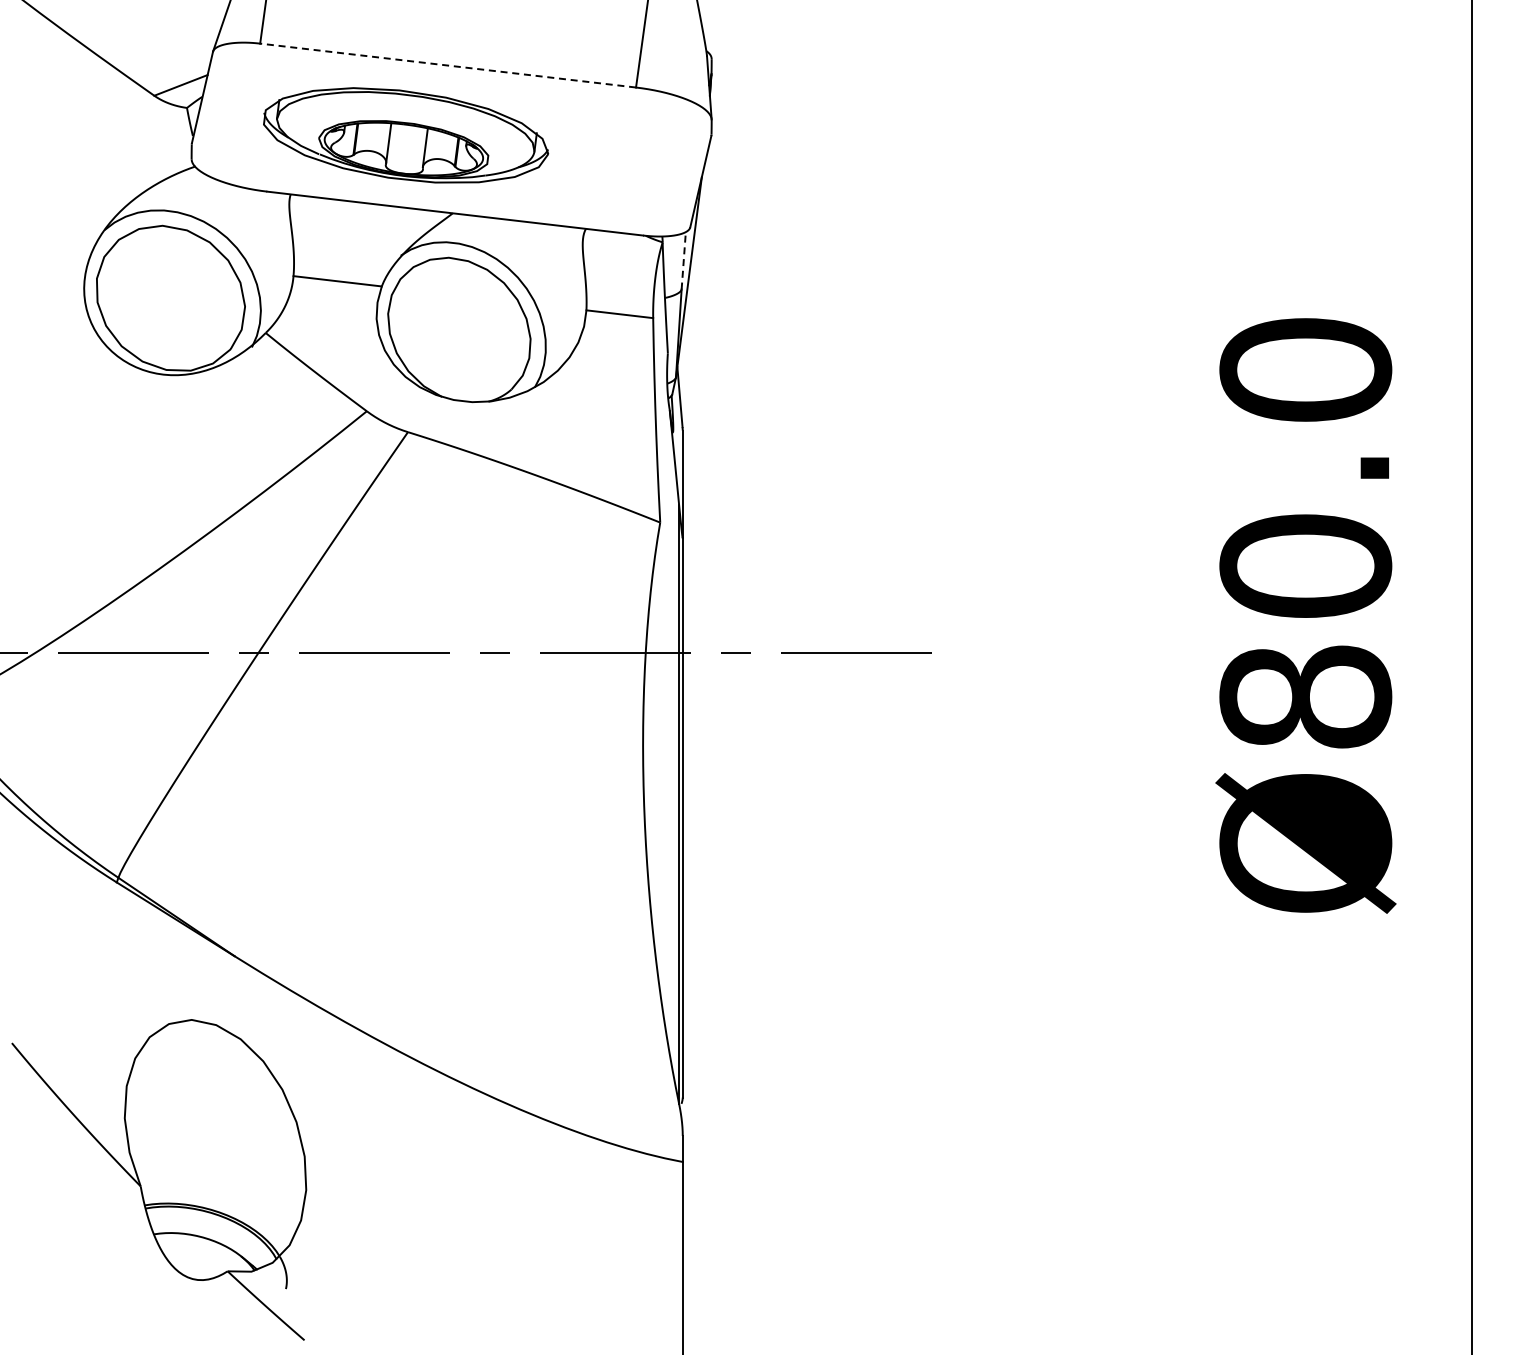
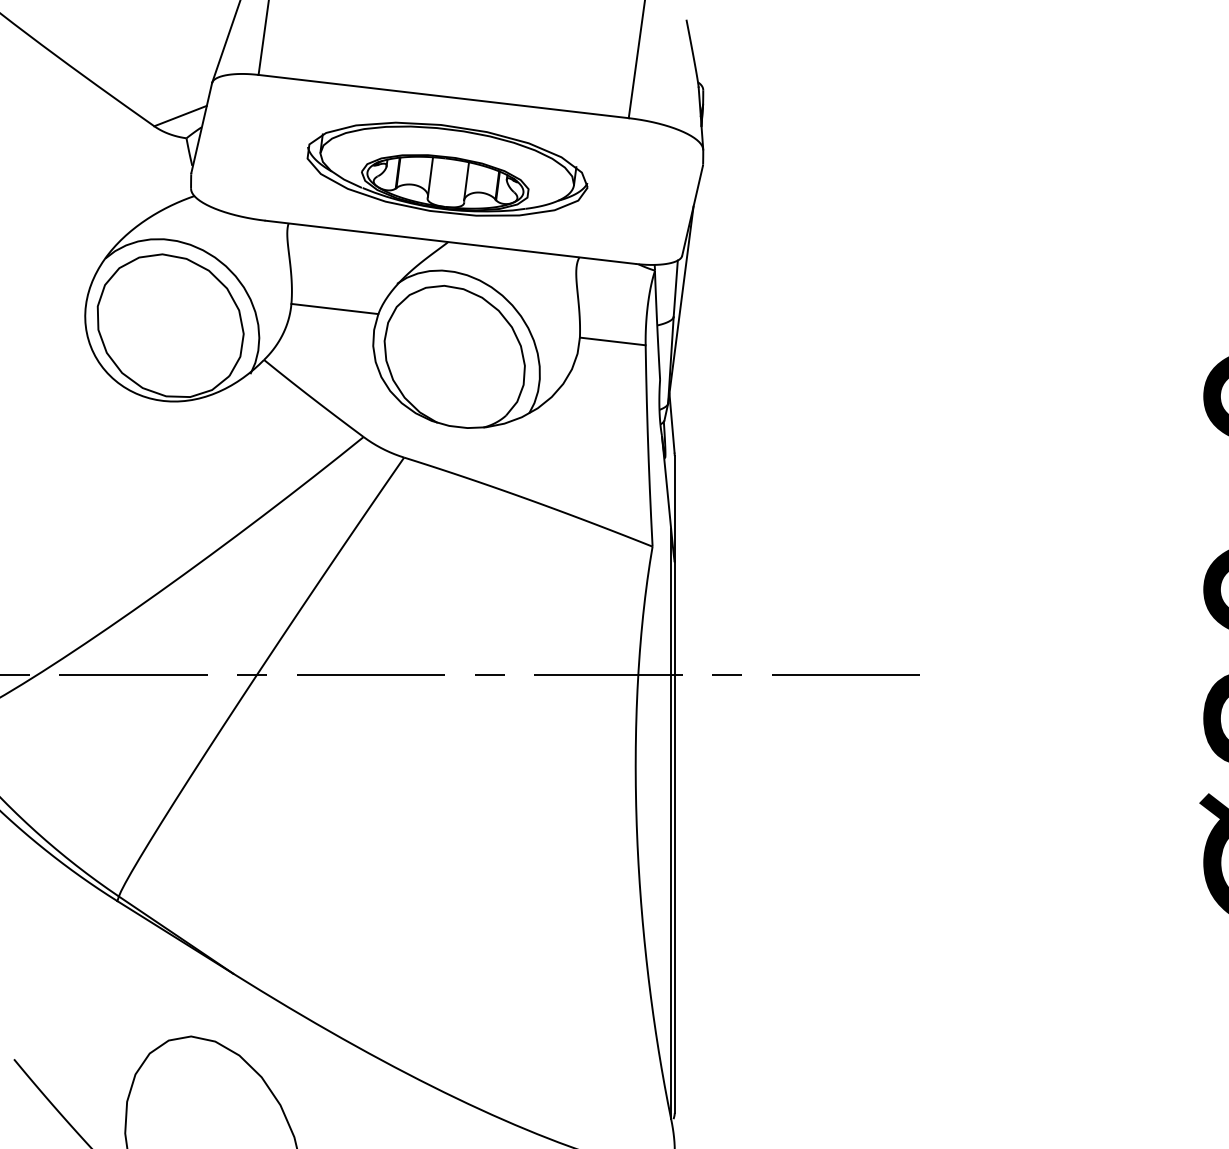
line: (447, 65) -> (443, 96), dashed -> solid
part: (406, 135) -> (447, 169), moved
line: (683, 260) -> (675, 288), dashed -> solid

